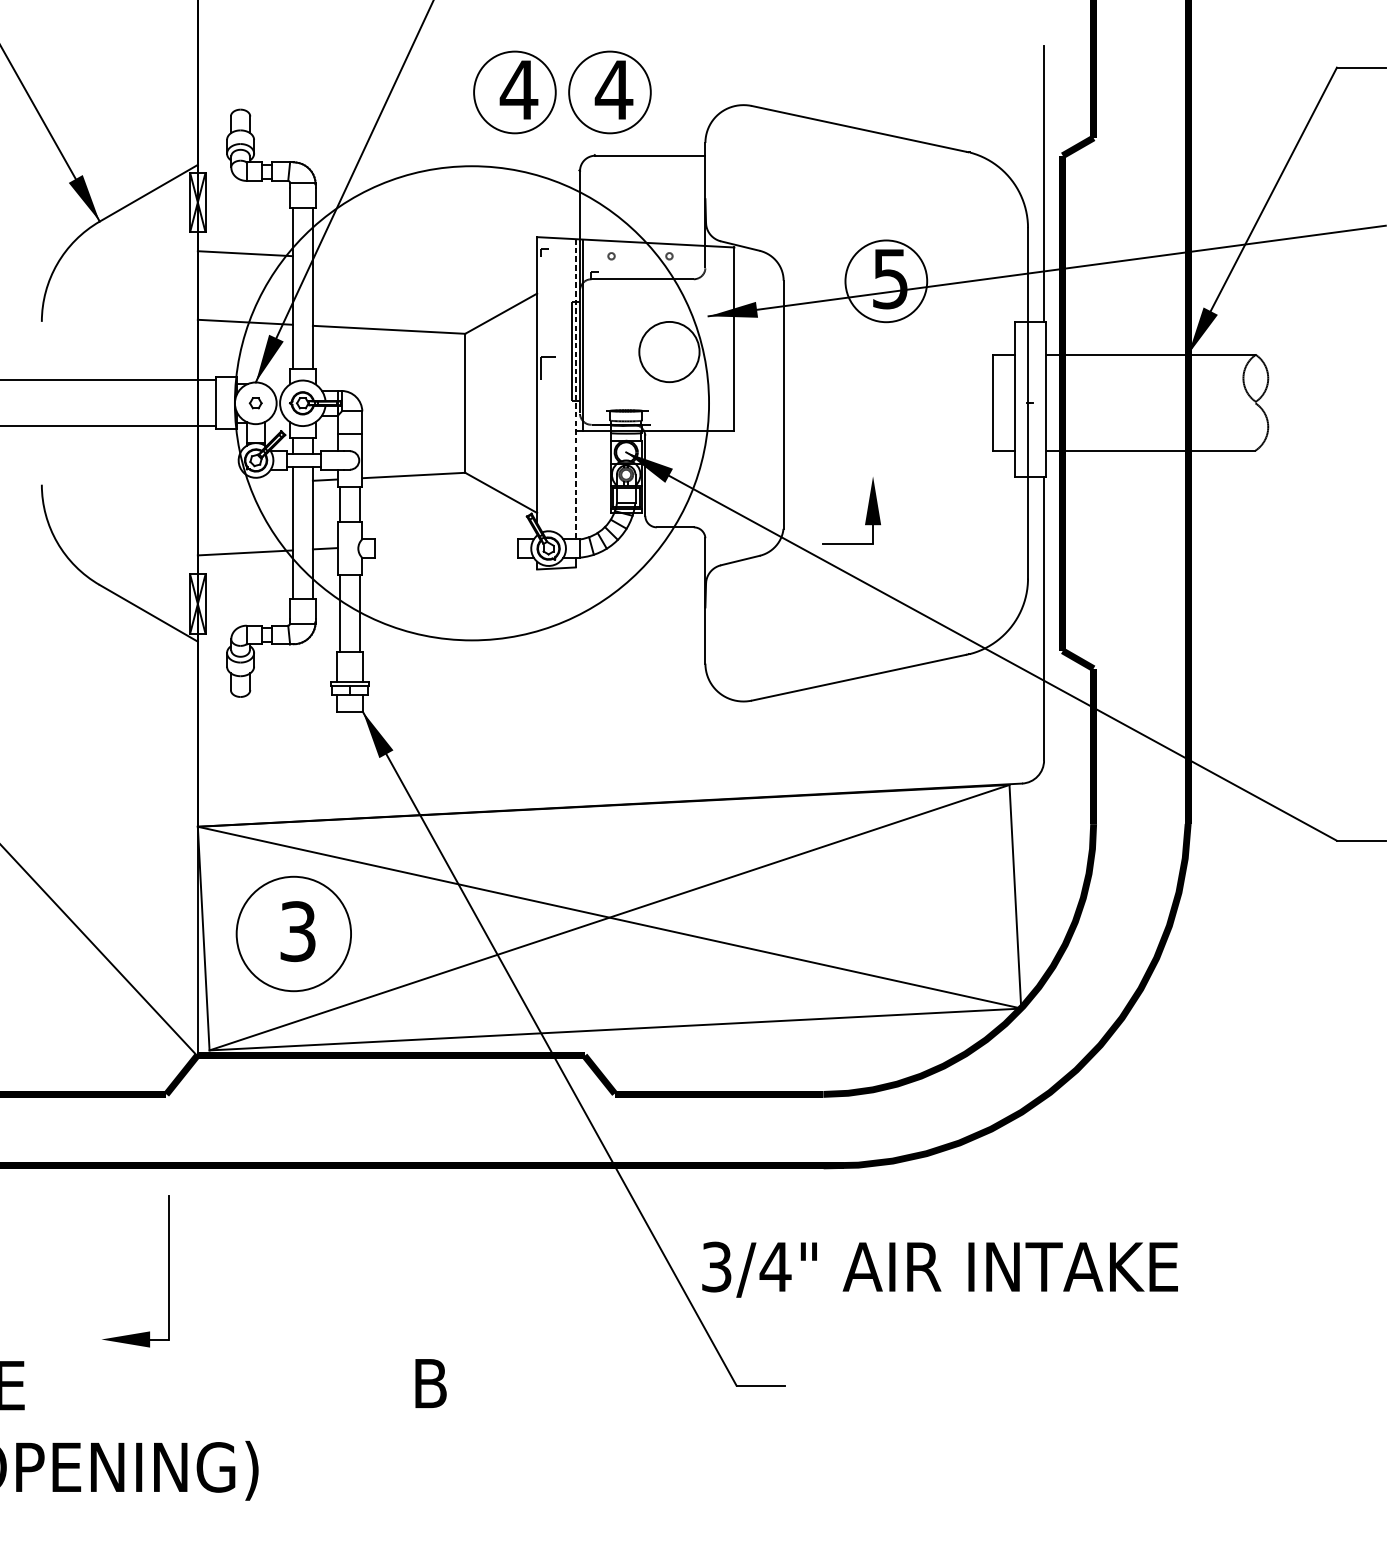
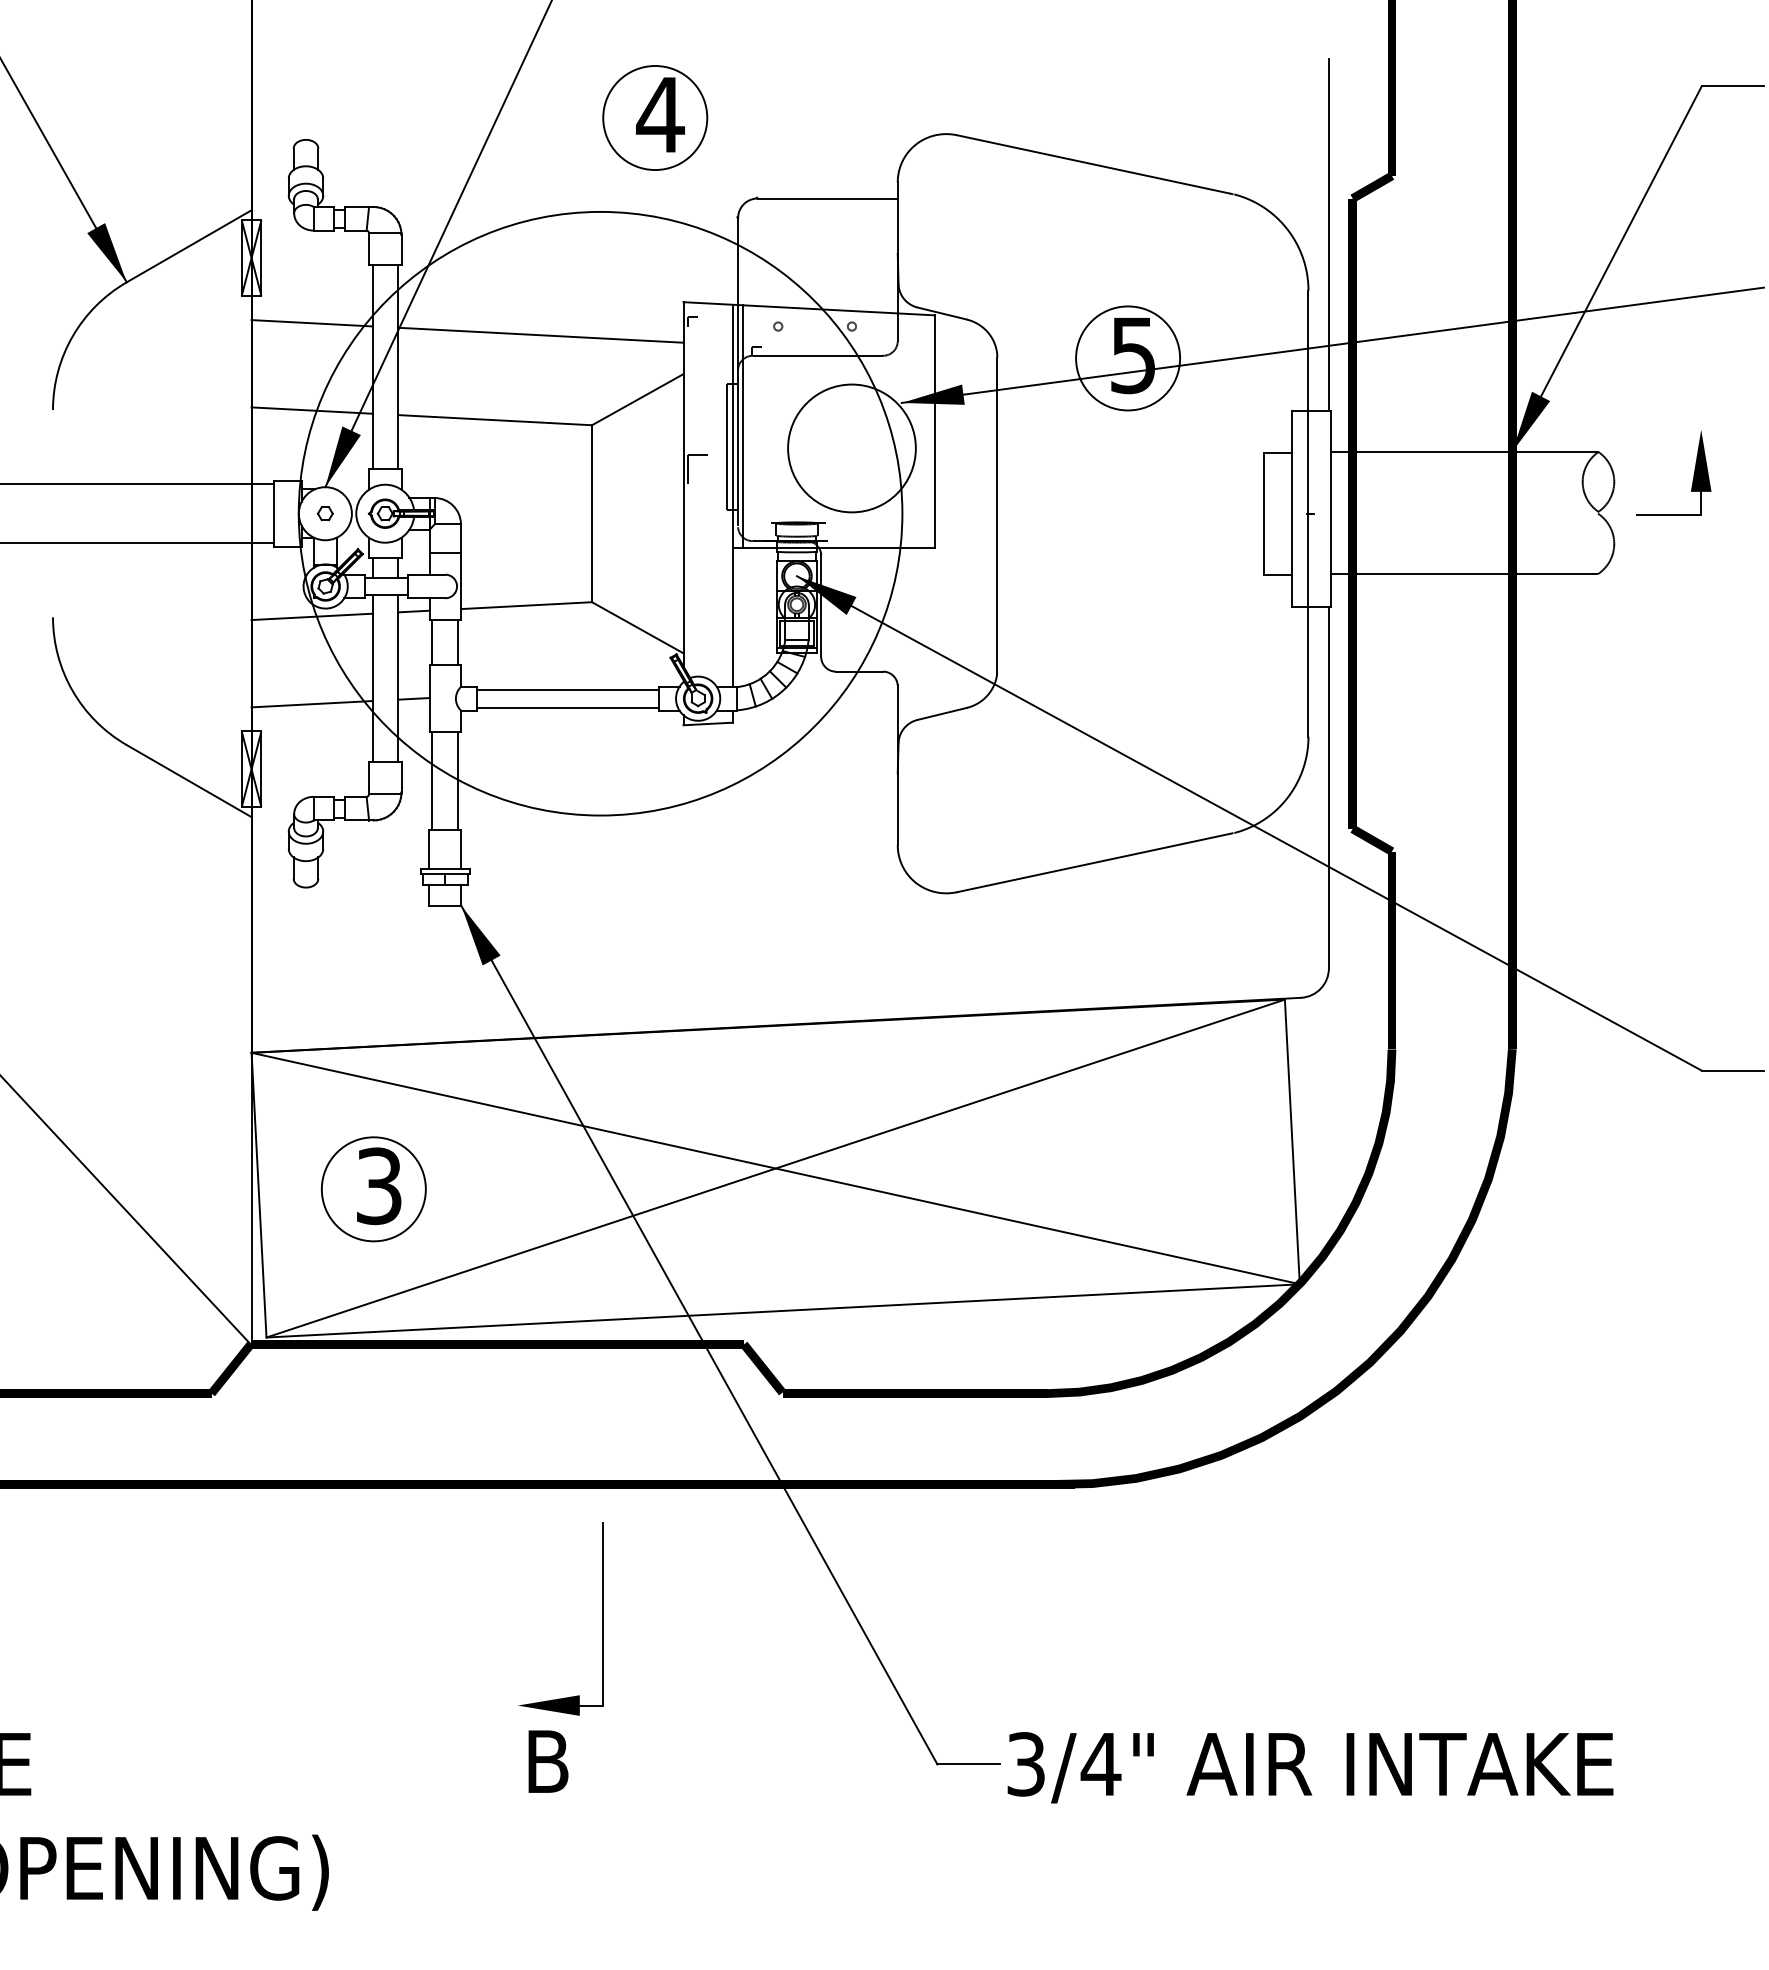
part: (610, 92) -> (776, 117), removed
line: (424, 262) -> (540, 334), added
circle: (669, 352) -> (851, 448), size x1.67
line: (575, 389) -> (732, 496), dashed -> solid
line: (244, 484) -> (311, 616), added
part: (867, 511) -> (1693, 474), moved
line: (445, 541) -> (567, 689), added
line: (445, 555) -> (567, 707), added
circle: (293, 934) -> (373, 1189), size x0.71
text: (940, 1269) -> (1310, 1767), moved
part: (167, 1271) -> (602, 1618), moved

